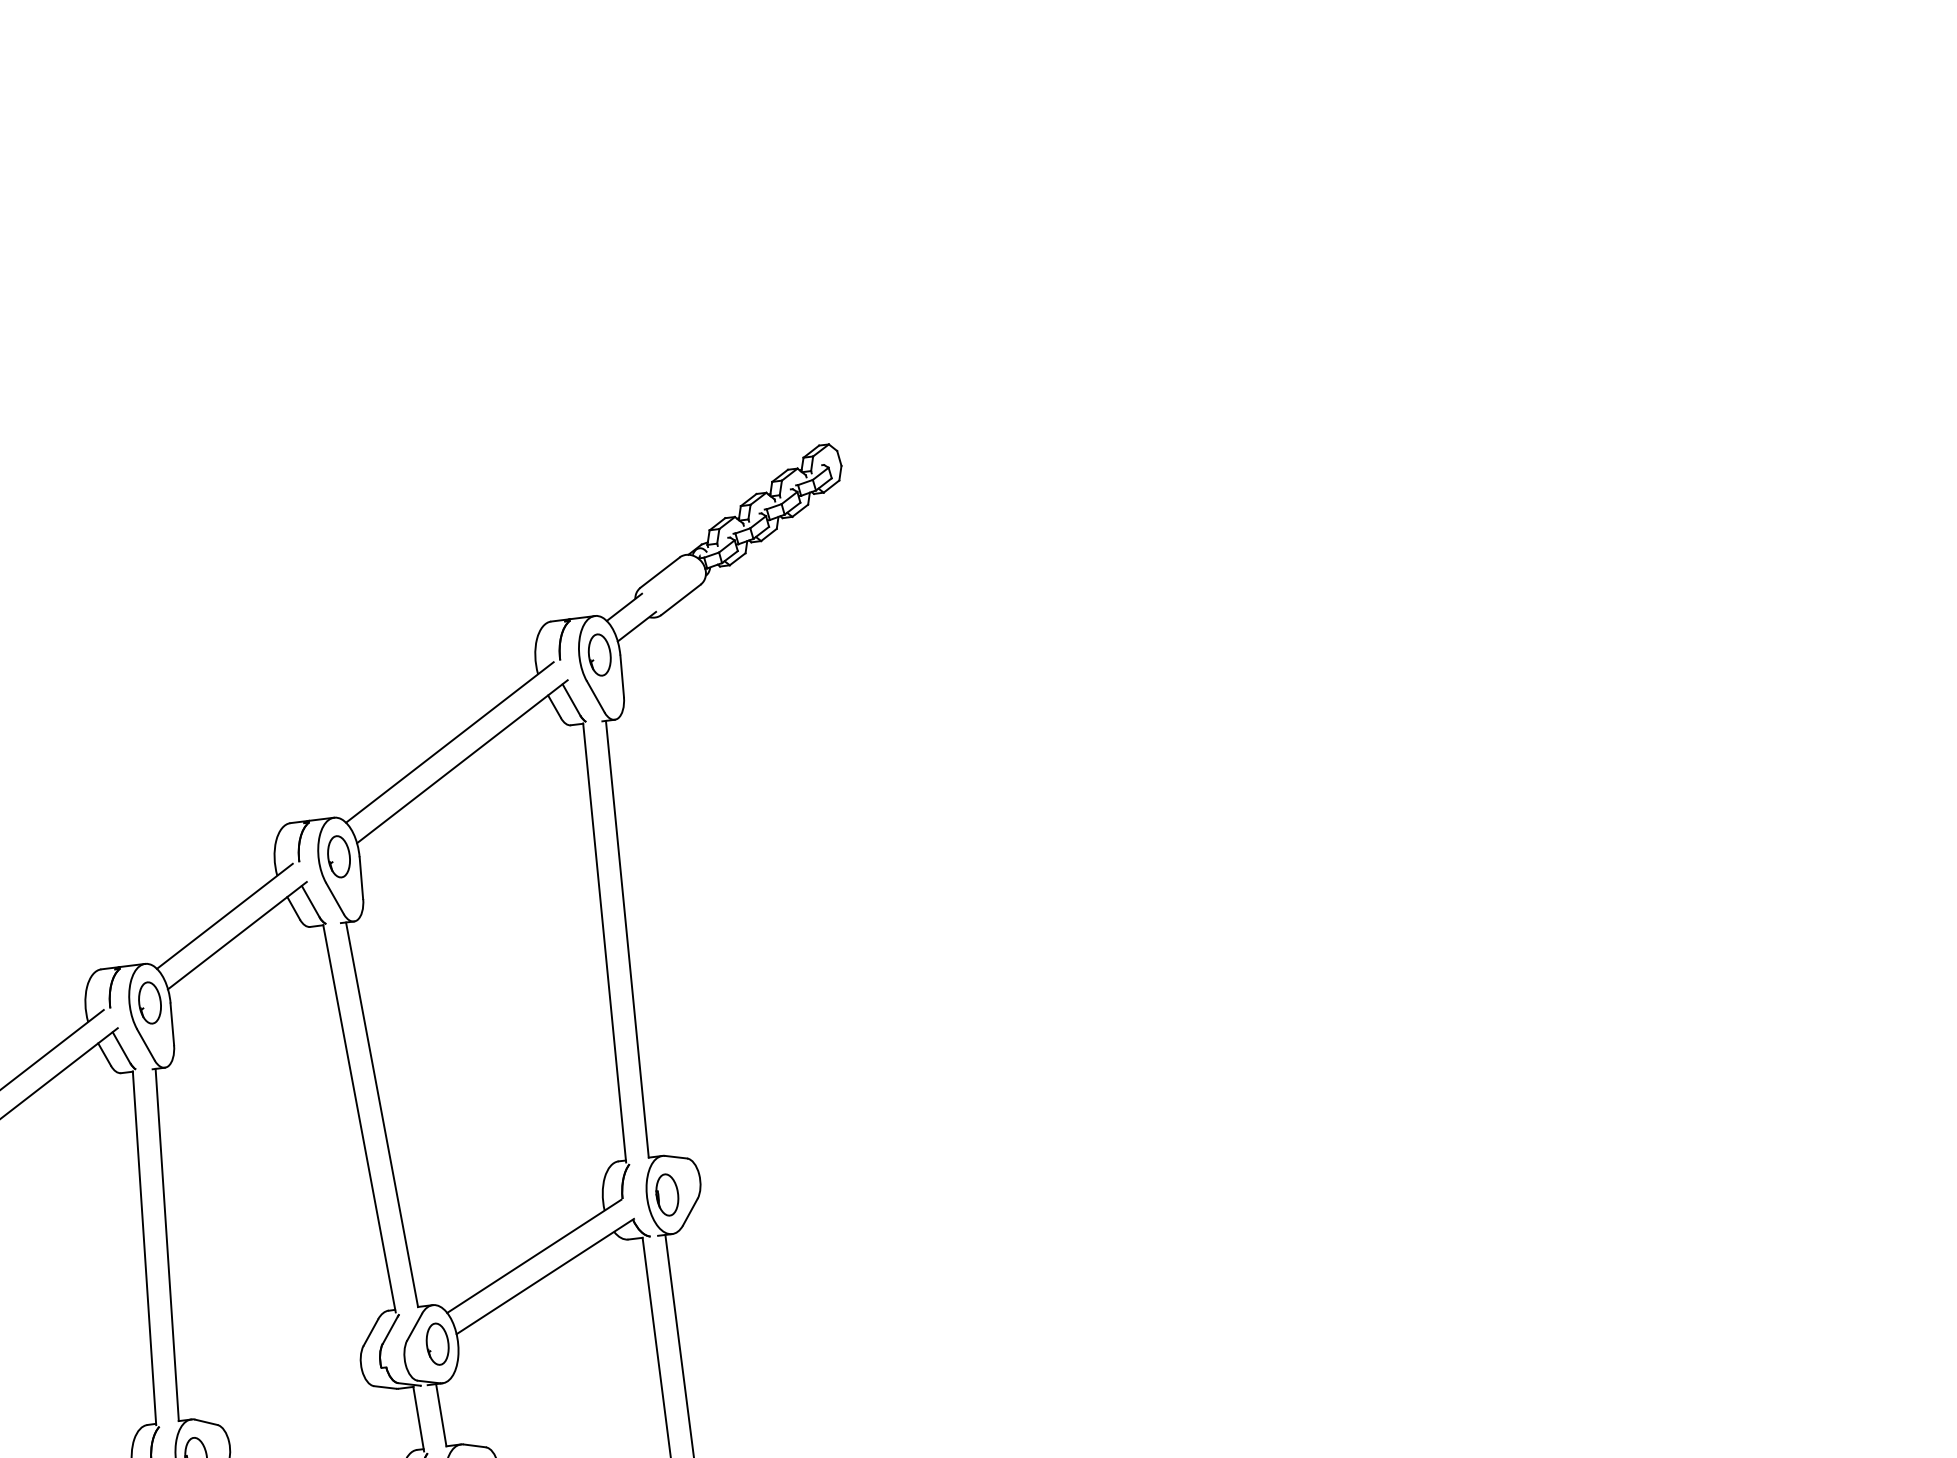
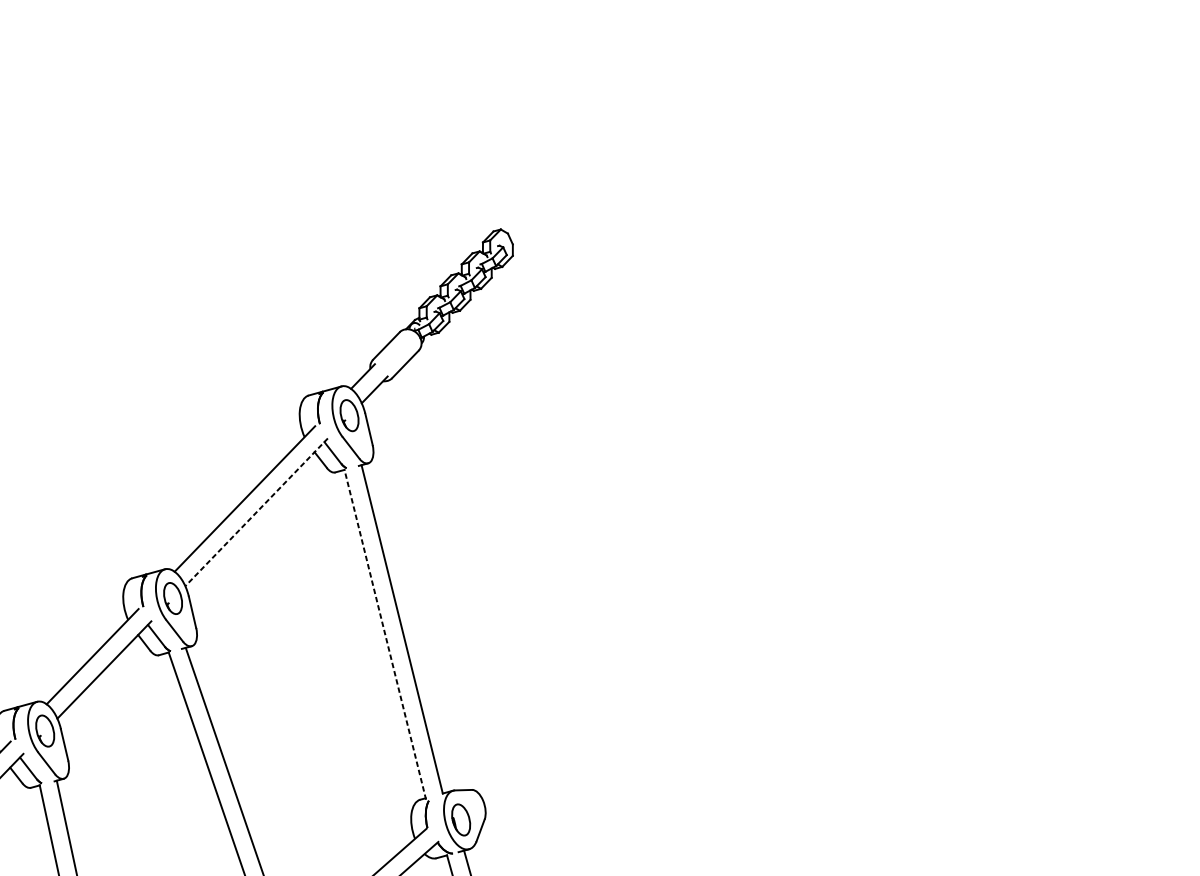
line: (462, 762) -> (256, 512), solid -> dashed
line: (604, 943) -> (385, 635), solid -> dashed

